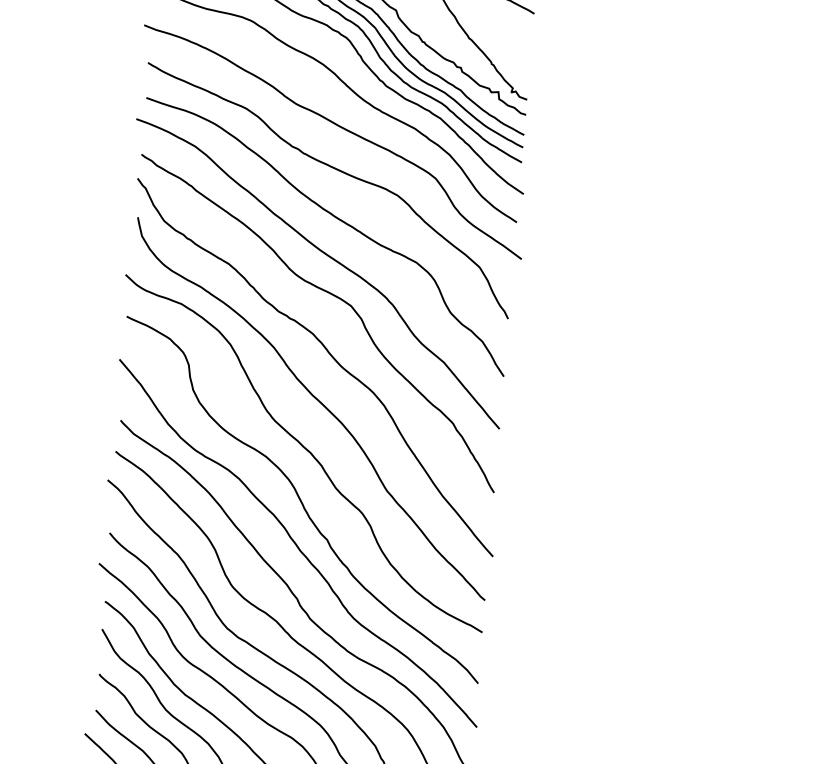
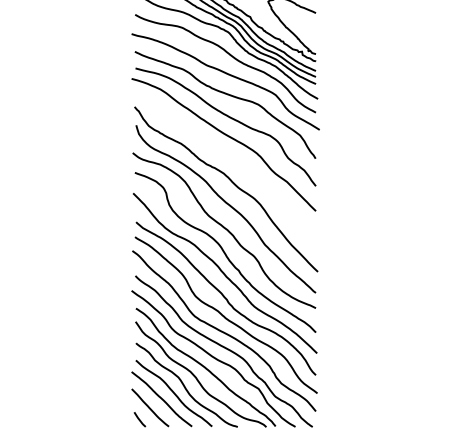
curve: (332, 297) -> (231, 155), removed

